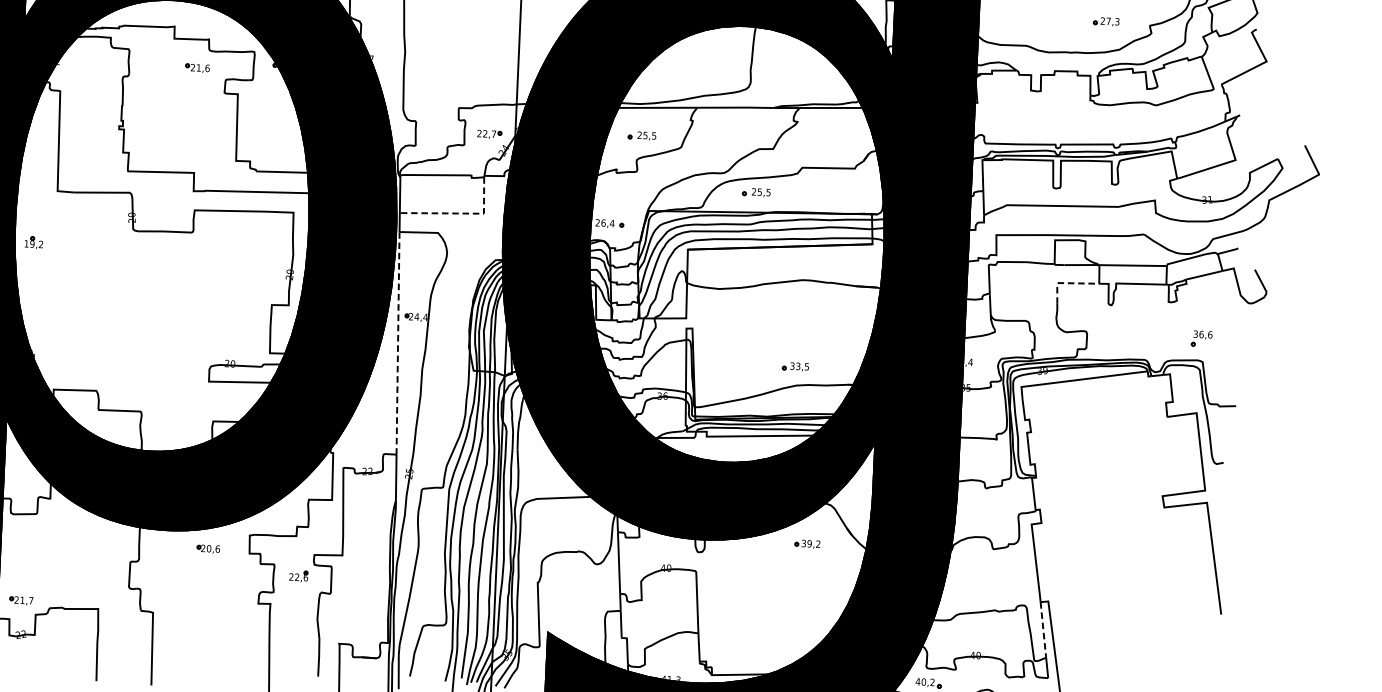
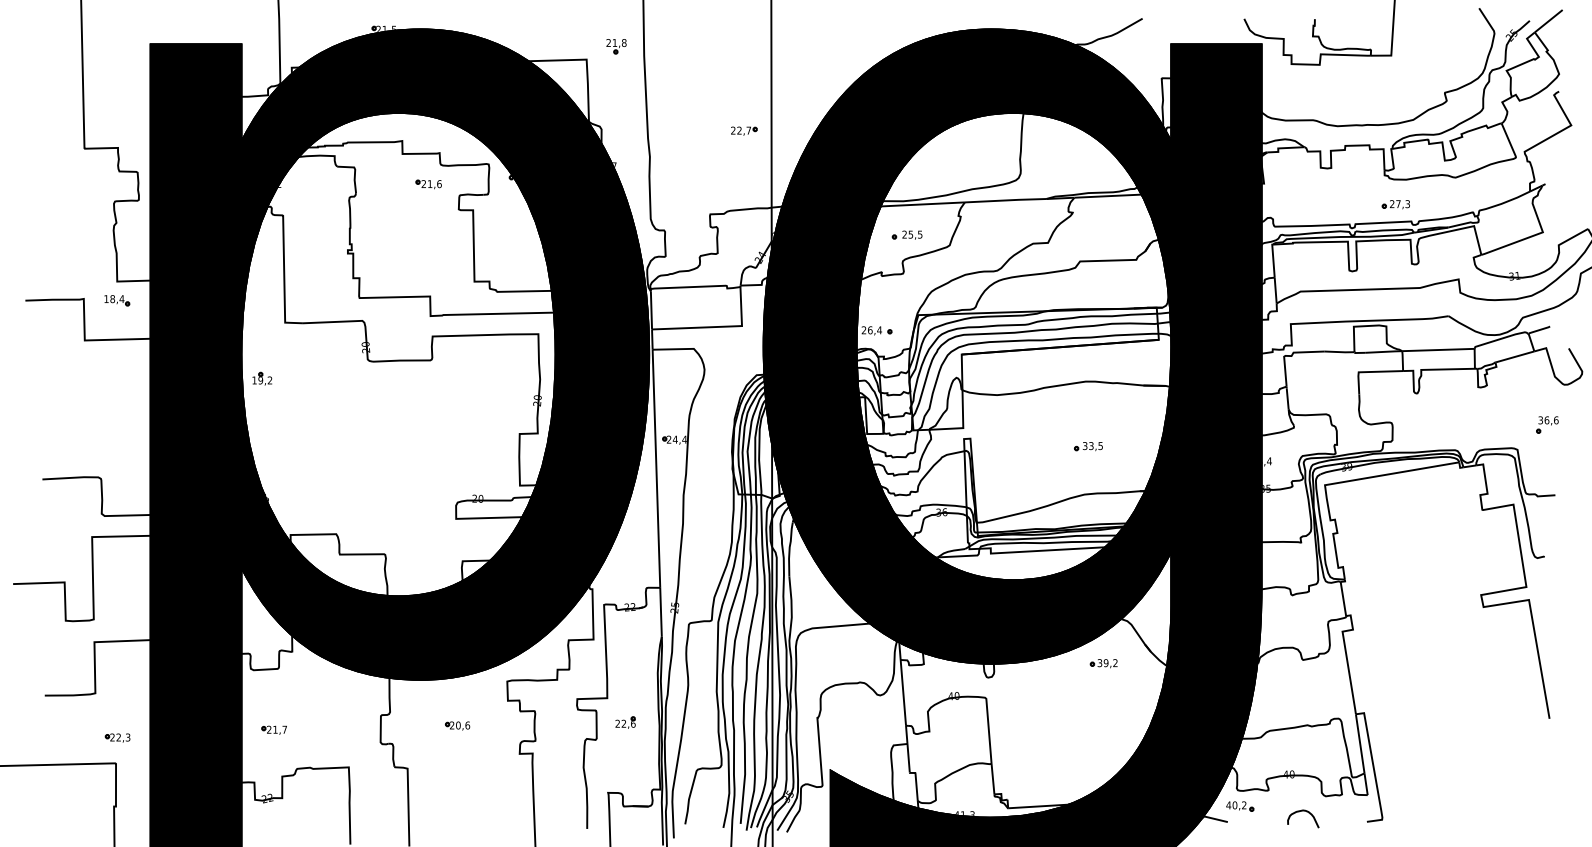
part: (1105, 21) -> (1395, 204), moved
part: (489, 133) -> (744, 130), moved
part: (755, 191) -> (1031, 289), removed
line: (460, 213) -> (716, 327), dashed -> solid
line: (1066, 283) -> (1368, 372), dashed -> solid
part: (1201, 338) -> (1547, 424), moved
line: (398, 343) -> (656, 468), dashed -> solid
part: (795, 366) -> (1088, 446), moved
part: (208, 548) -> (457, 725), moved
part: (298, 576) -> (625, 722), moved
part: (20, 600) -> (273, 729), moved
line: (1043, 629) -> (1360, 743), dashed -> solid

